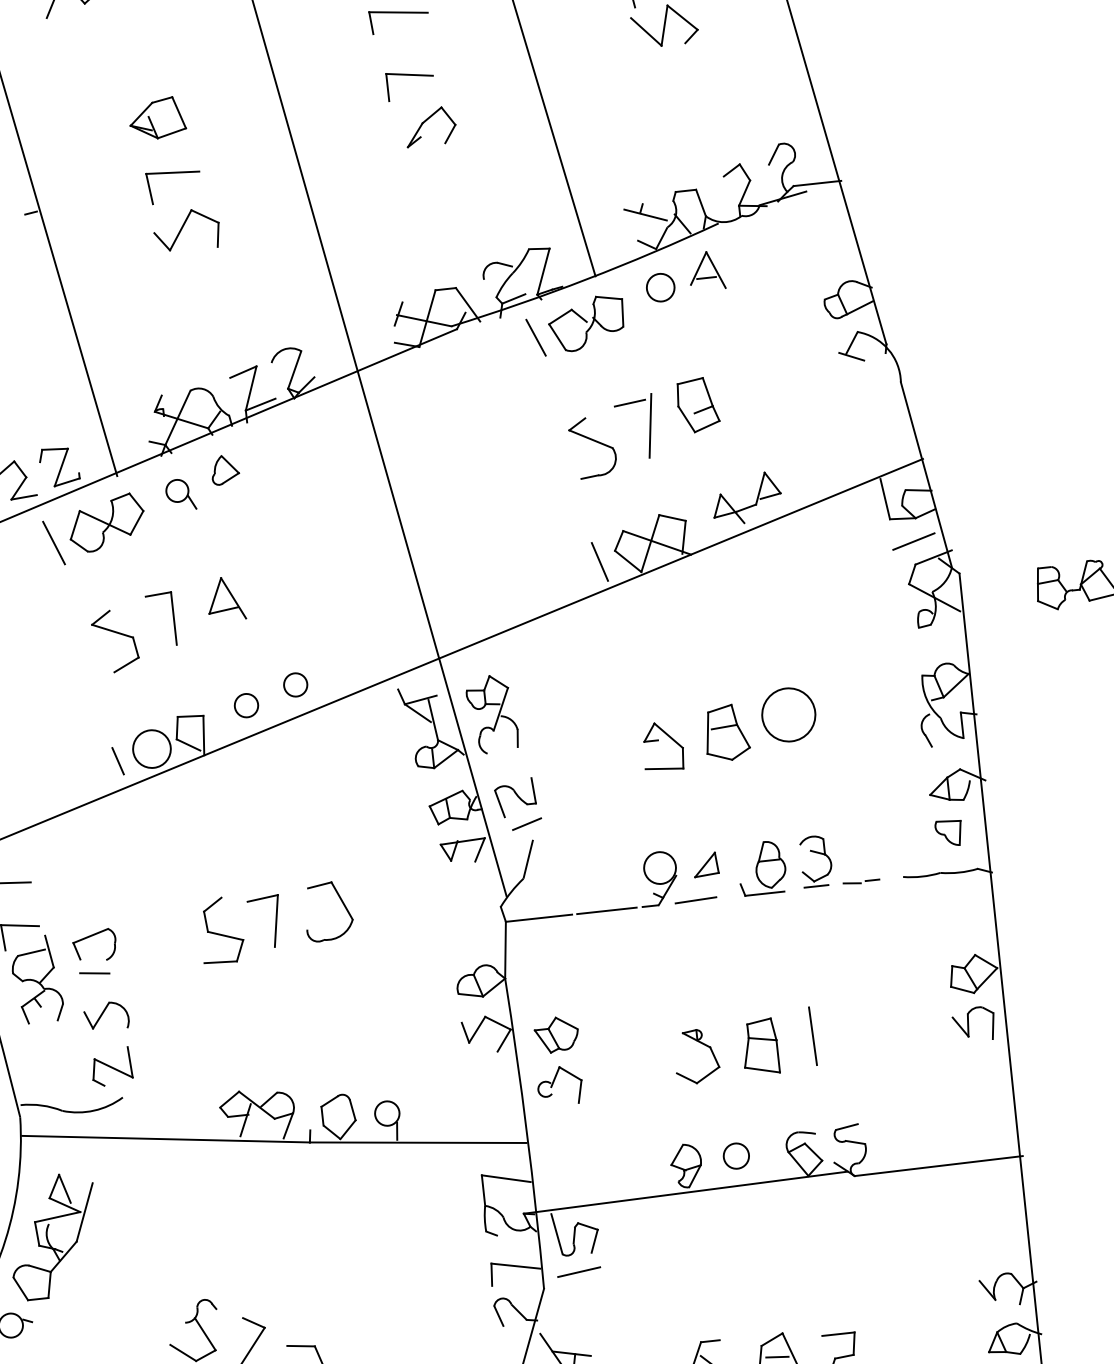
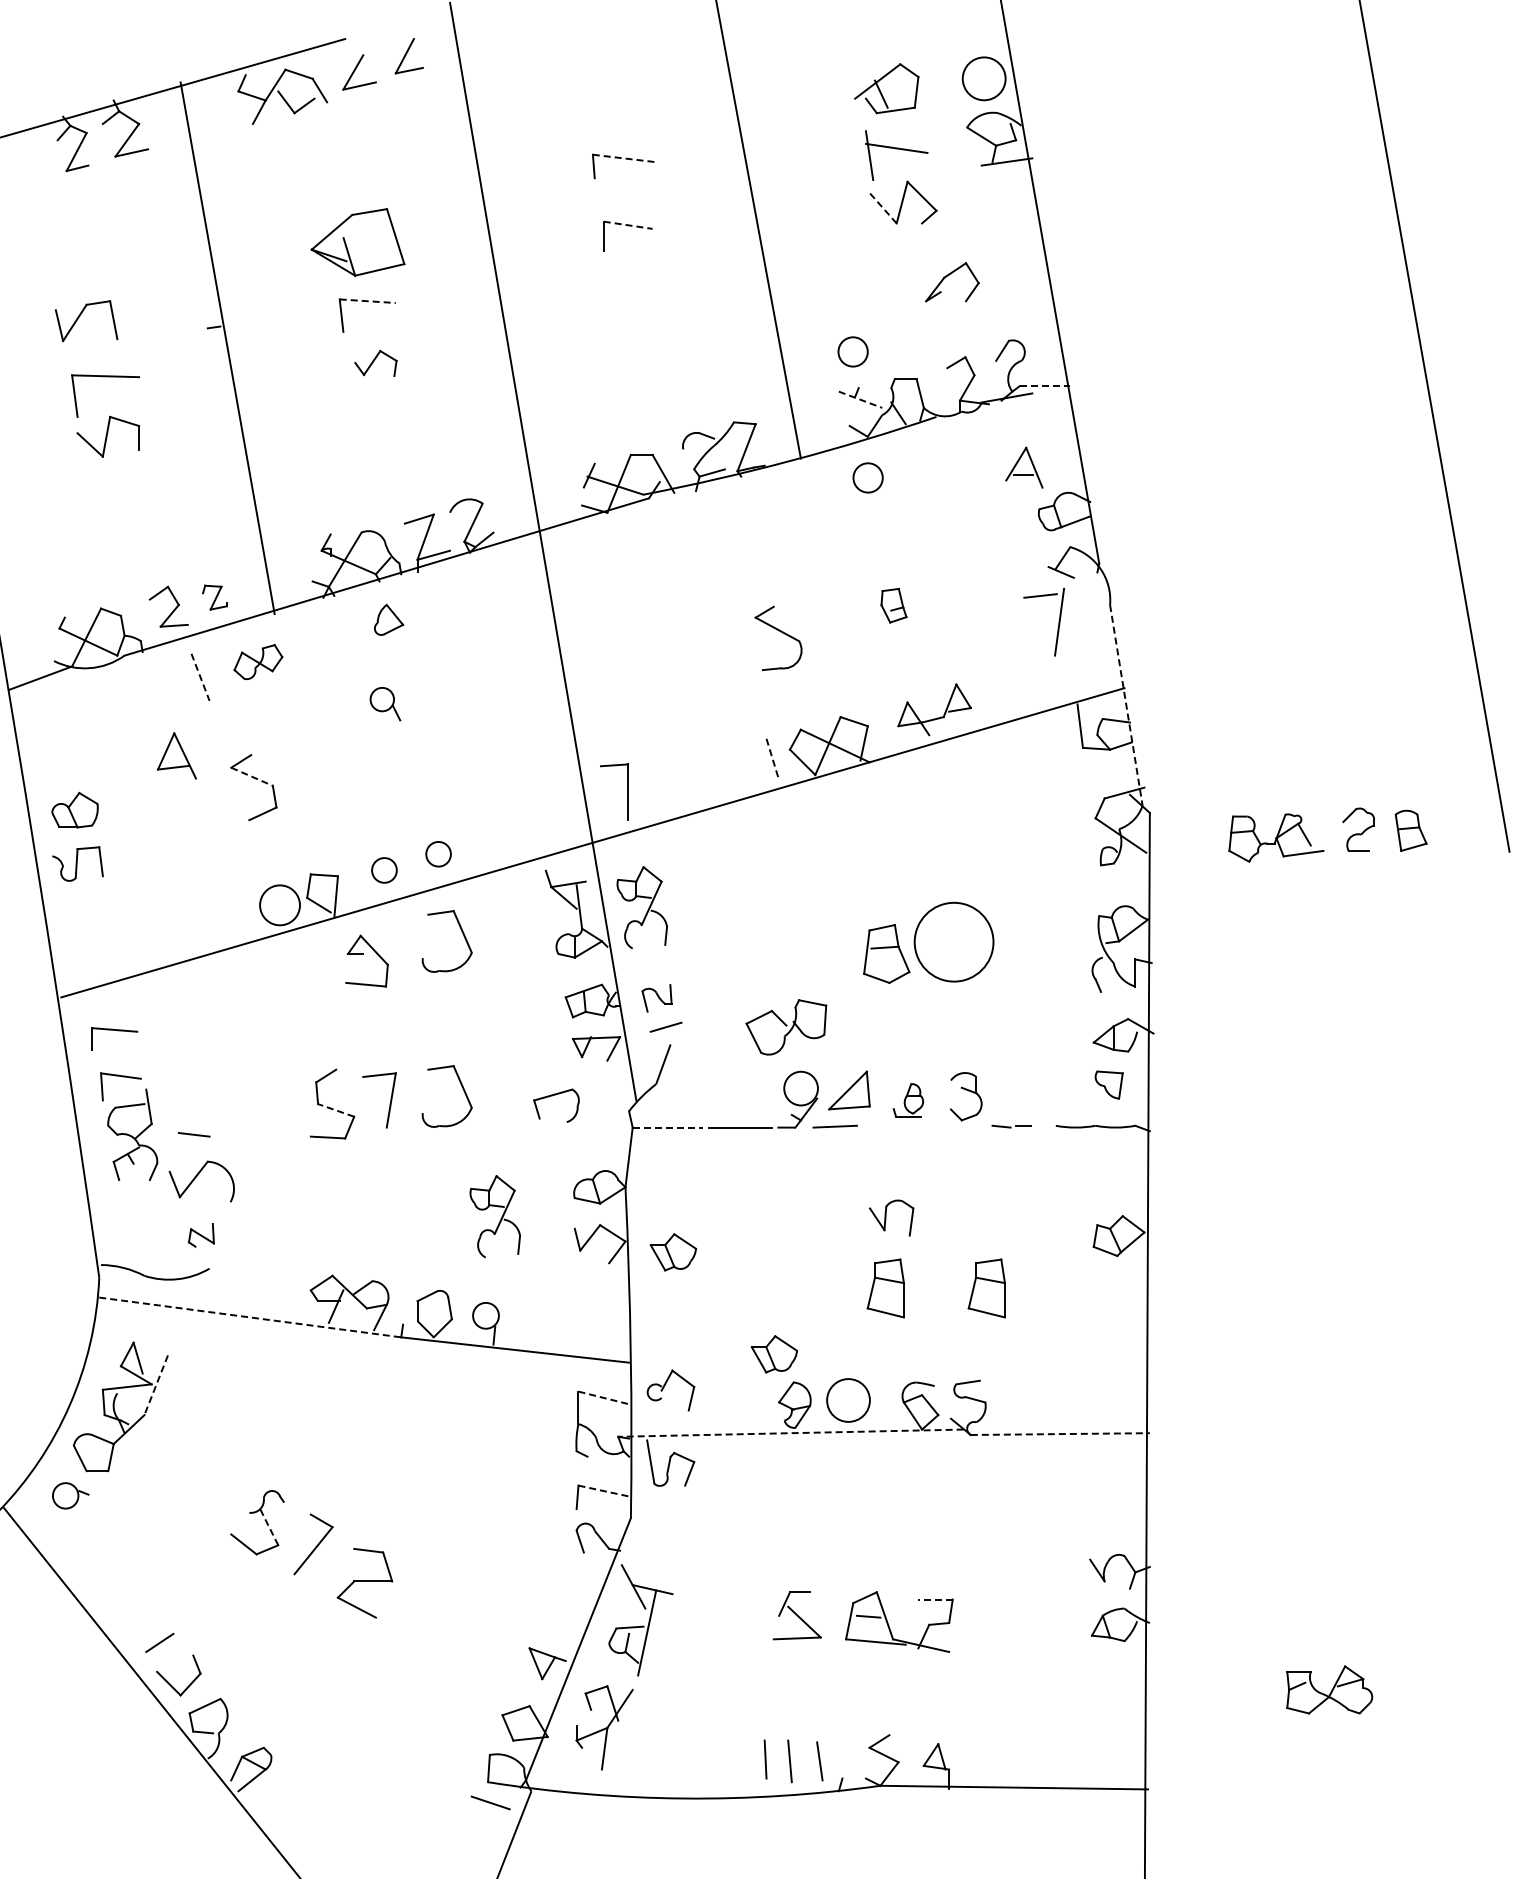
line: (398, 12) -> (623, 158), solid -> dashed
line: (646, 32) -> (882, 207), solid -> dashed
line: (409, 75) -> (628, 225), solid -> dashed
part: (157, 118) -> (357, 242), size x1.6
part: (426, 121) -> (948, 276), moved
circle: (633, 170) -> (852, 351), added
line: (173, 172) -> (368, 301), solid -> dashed
line: (817, 183) -> (1045, 386), solid -> dashed
line: (646, 214) -> (861, 399), solid -> dashed
part: (186, 230) -> (375, 363), size x0.6
part: (707, 277) -> (1024, 474), moved
part: (587, 323) -> (786, 1027), moved
line: (536, 337) -> (731, 516), removed
part: (697, 404) -> (893, 605), size x0.6
part: (649, 425) -> (1058, 621), moved
part: (59, 466) -> (214, 597), size x0.6
line: (926, 475) -> (1126, 705), solid -> dashed
part: (180, 495) -> (385, 704), moved
part: (106, 522) -> (258, 661), size x0.6
line: (913, 541) -> (1105, 773), removed
line: (54, 543) -> (200, 677), solid -> dashed
line: (599, 561) -> (772, 759), solid -> dashed
part: (225, 598) -> (176, 755), moved
part: (173, 617) -> (627, 791), moved
line: (112, 630) -> (252, 776), solid -> dashed
circle: (788, 715) -> (953, 942), size x1.4
part: (658, 740) -> (363, 954), moved
part: (326, 757) -> (462, 934), added
line: (117, 760) -> (242, 913), removed
part: (515, 798) -> (656, 998), size x0.7
part: (705, 864) -> (849, 1090), size x1.6
part: (762, 868) -> (908, 1100), size x0.6
line: (816, 886) -> (963, 1125), removed
line: (539, 918) -> (668, 1127), solid -> dashed
line: (225, 936) -> (335, 1110), solid -> dashed
part: (90, 937) -> (552, 1096), moved
part: (106, 1016) -> (201, 1181), size x1.4
part: (390, 1020) -> (500, 1218), added
part: (973, 1023) -> (891, 1217), moved
line: (812, 1035) -> (942, 1282), removed
part: (854, 1036) -> (986, 1288), added
part: (701, 1044) -> (824, 1278), removed
part: (111, 1067) -> (201, 1235), size x0.6
part: (553, 1083) -> (664, 1387), moved
part: (662, 1120) -> (774, 1354), added
line: (166, 1139) -> (250, 1317), solid -> dashed
circle: (736, 1156) -> (848, 1400), size x1.6
line: (938, 1166) -> (1060, 1434), solid -> dashed
line: (507, 1179) -> (604, 1398), solid -> dashed
line: (685, 1193) -> (790, 1433), solid -> dashed
line: (84, 1212) -> (156, 1385), solid -> dashed
line: (515, 1266) -> (603, 1491), solid -> dashed
line: (578, 1272) -> (669, 1504), removed
line: (205, 1333) -> (269, 1526), solid -> dashed
line: (838, 1334) -> (935, 1599), solid -> dashed

